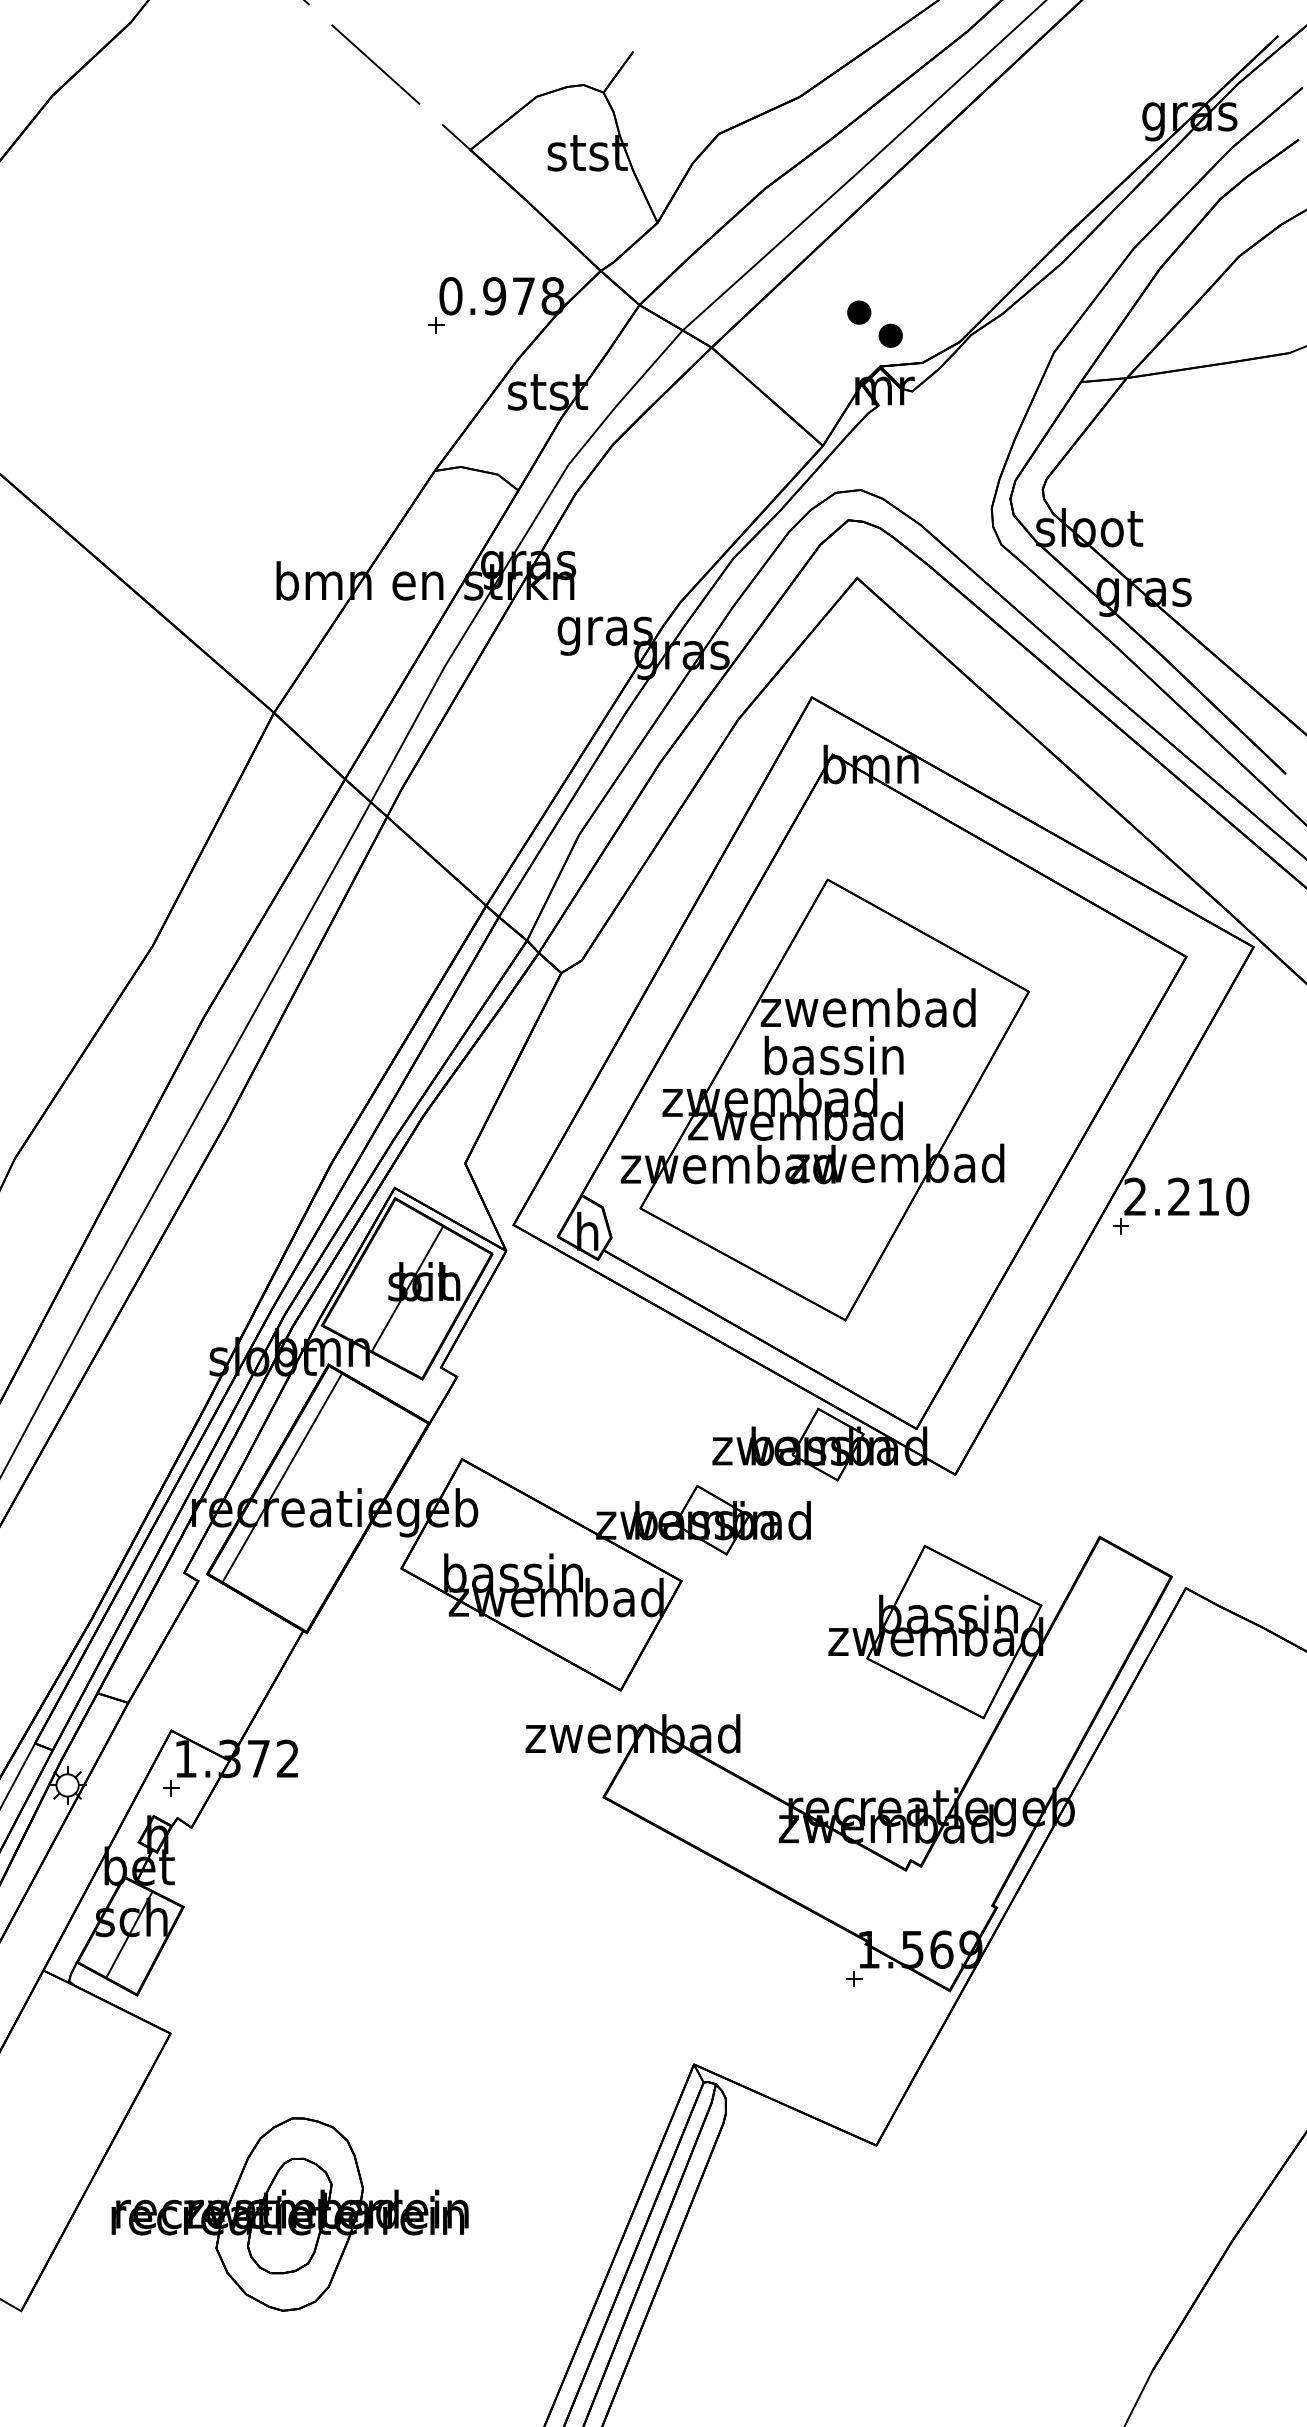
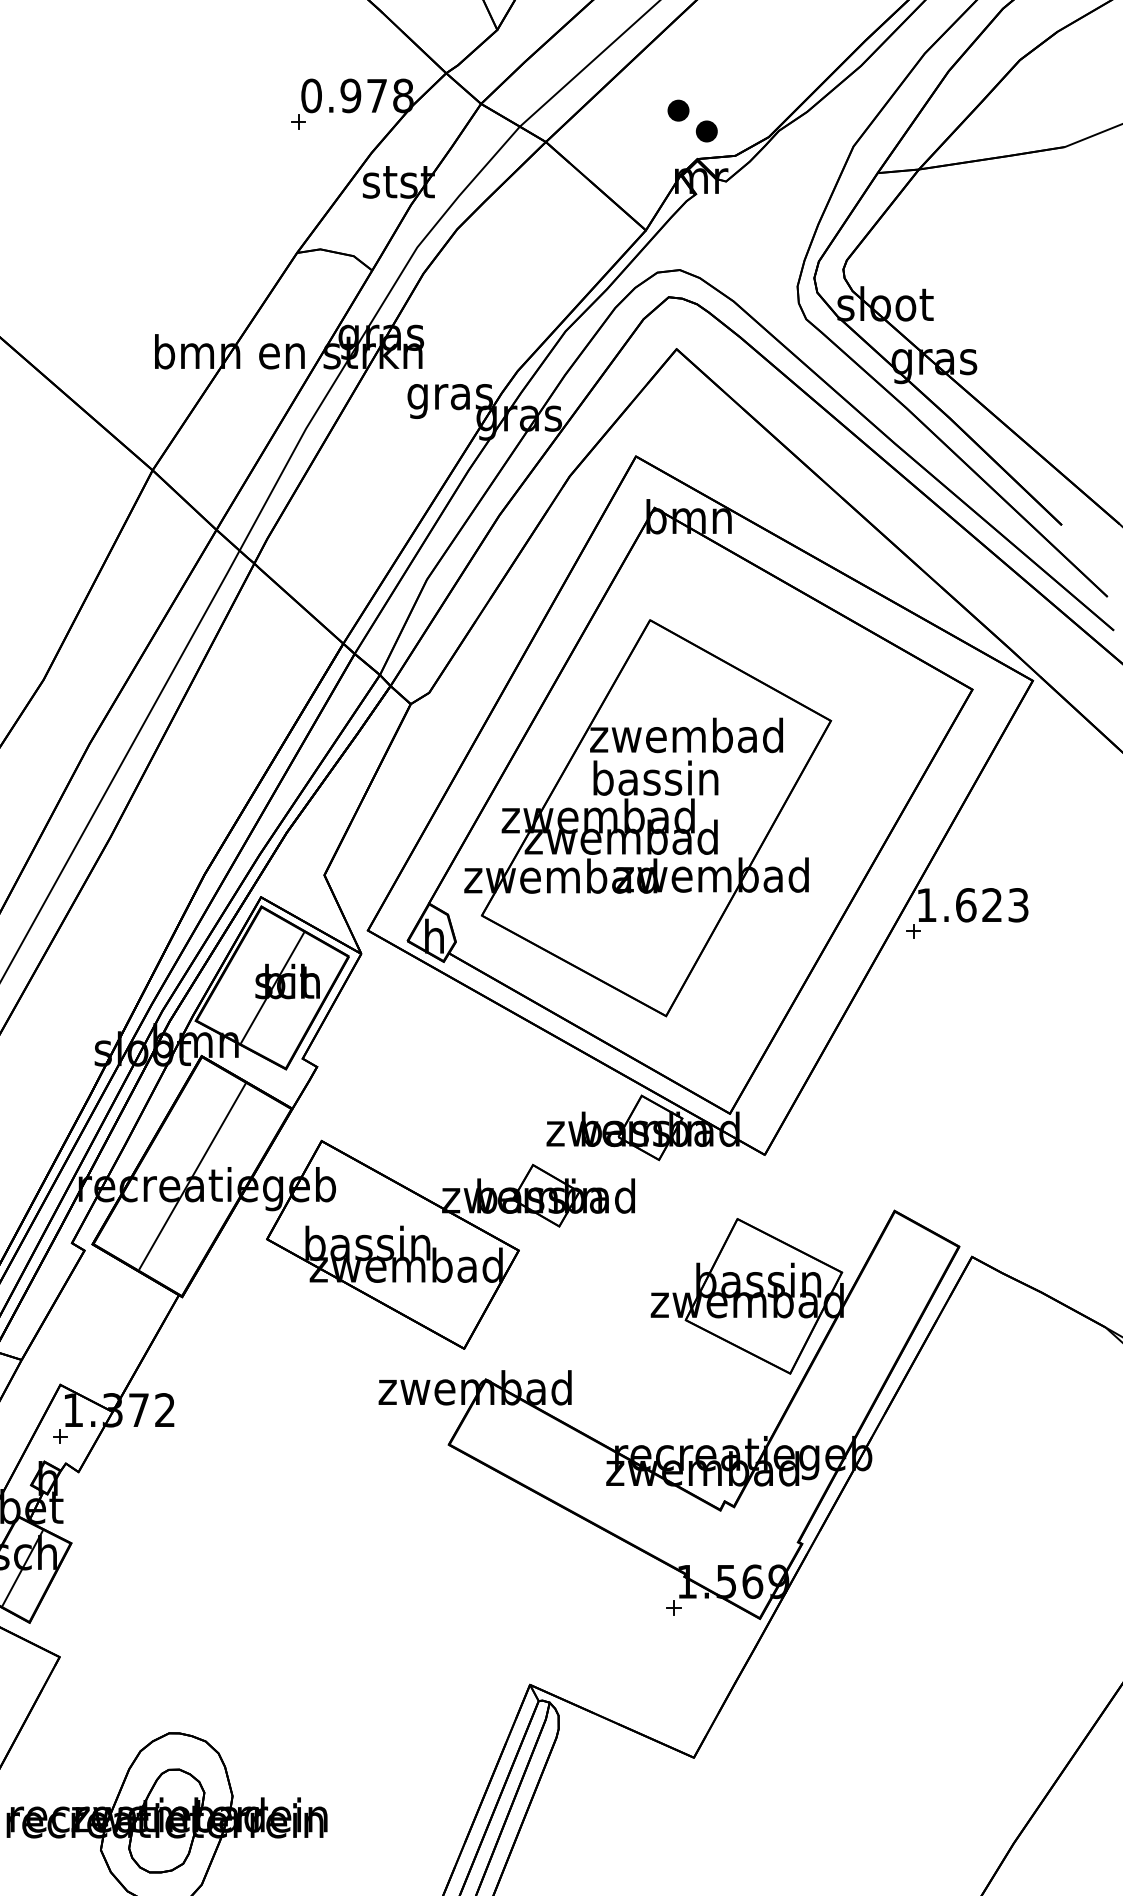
text: (1186, 1196) -> (972, 904), 2.210 -> 1.623
line: (282, 1477) -> (192, 1176), moved

